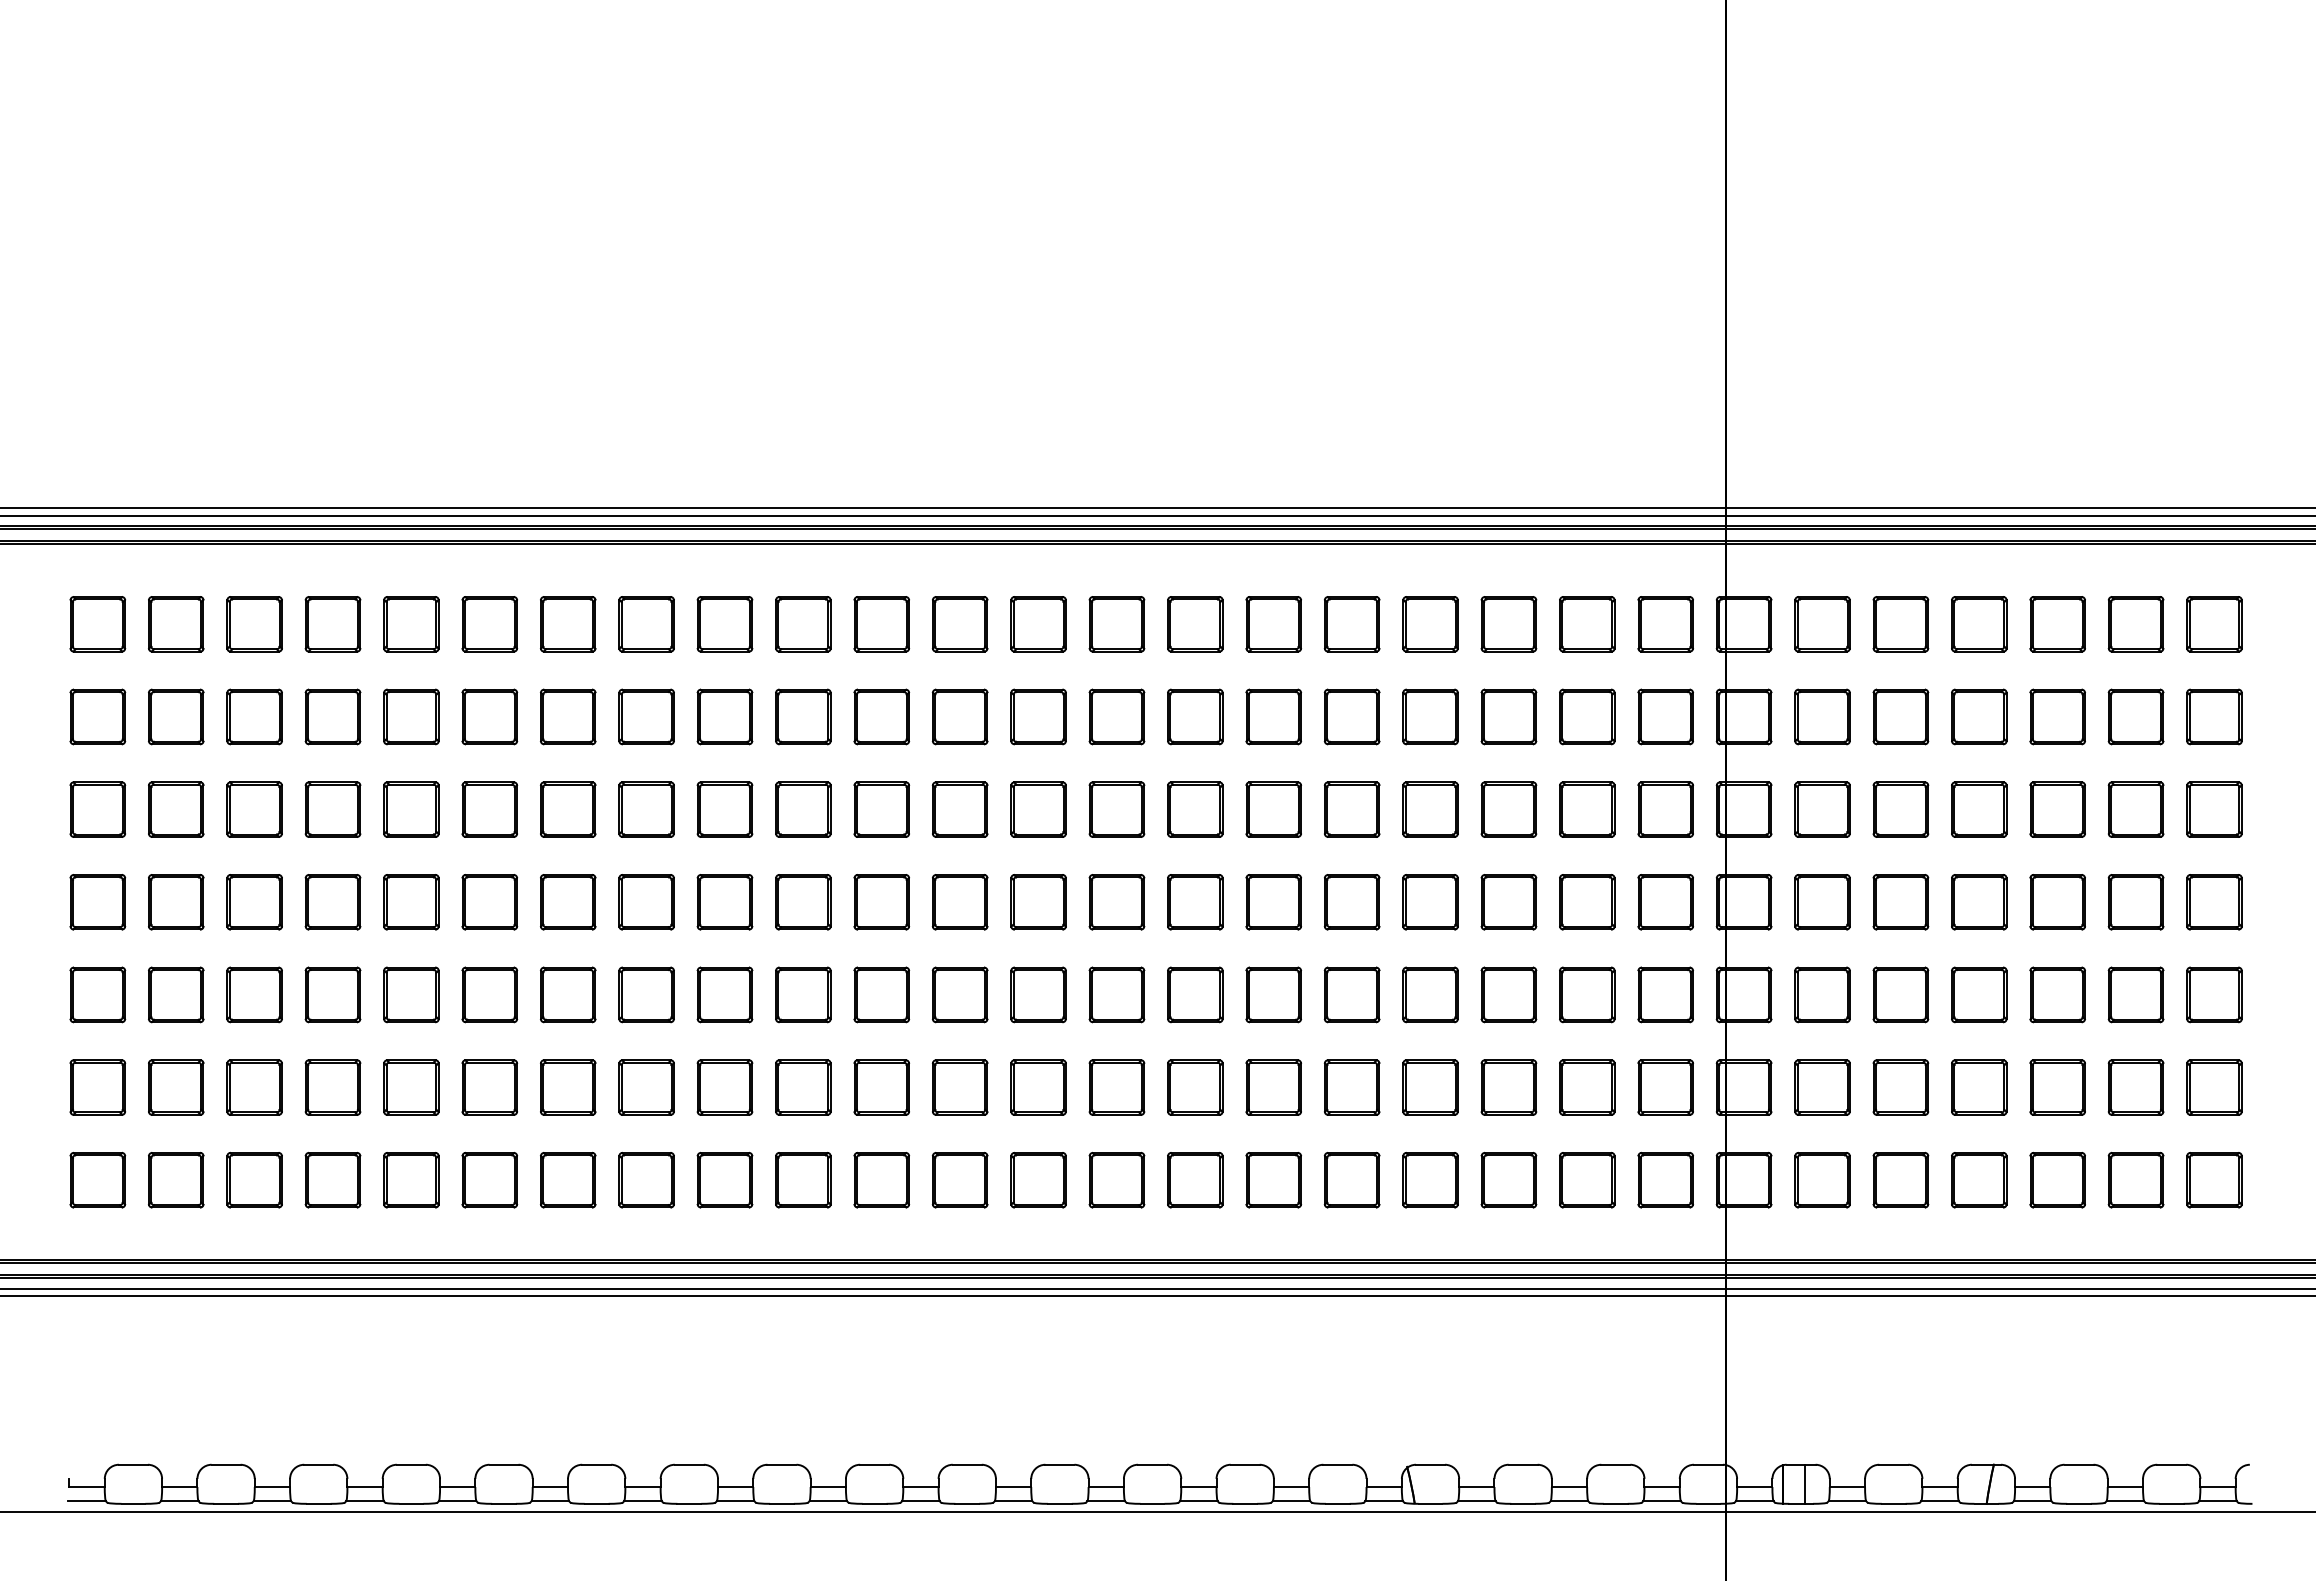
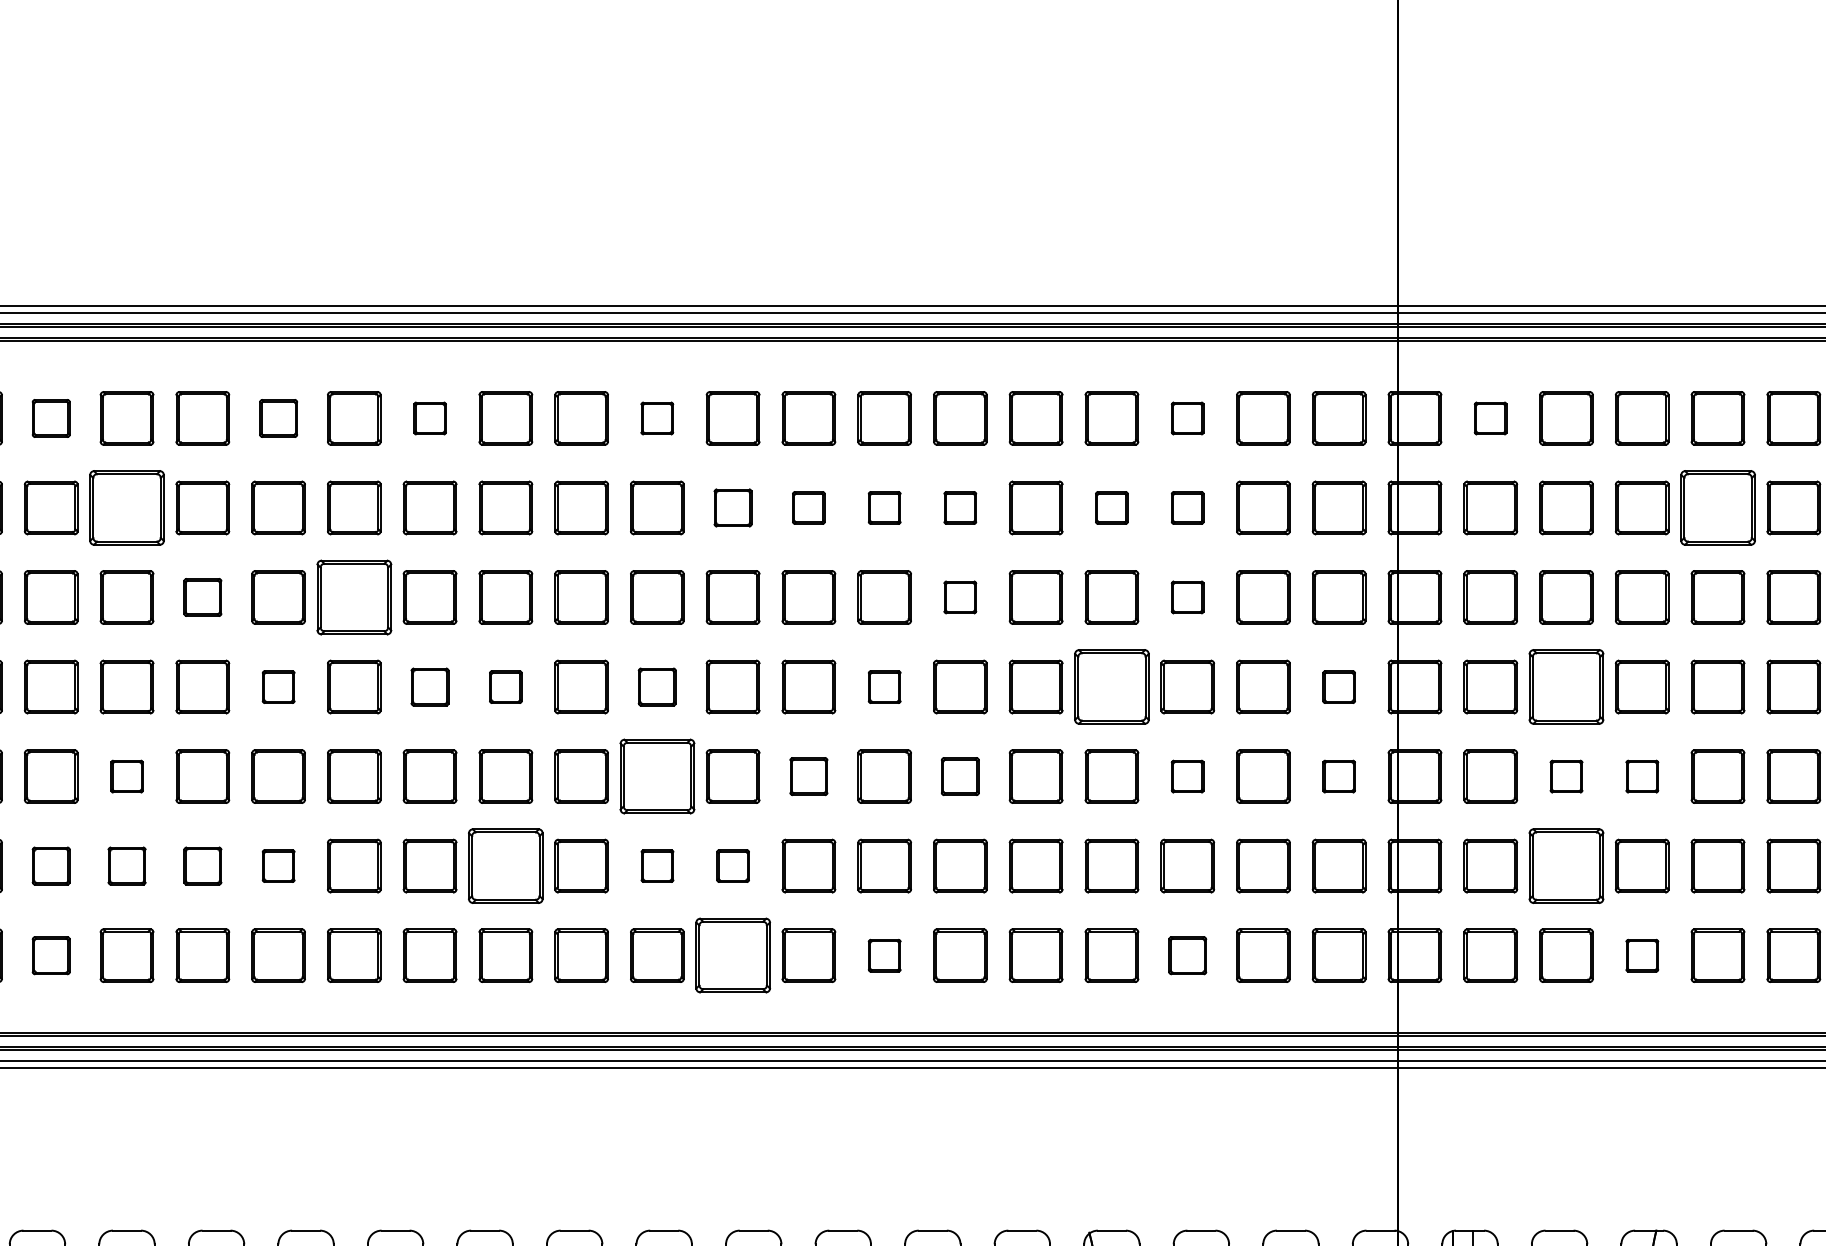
part: (332, 624) -> (50, 418), size x0.7
part: (568, 624) -> (278, 418), size x0.7
part: (724, 624) -> (429, 418), size x0.6
part: (959, 624) -> (656, 418), size x0.6
part: (1508, 624) -> (1187, 418), size x0.6
part: (1822, 624) -> (1490, 418), size x0.6
part: (411, 716) -> (127, 507), size x1.4
part: (1038, 716) -> (733, 507), size x0.7
part: (1116, 716) -> (808, 507), size x0.6
part: (1195, 716) -> (884, 507), size x0.6
part: (1273, 716) -> (960, 507), size x0.6
part: (1430, 716) -> (1111, 507), size x0.6
part: (1508, 716) -> (1187, 507), size x0.6
part: (2057, 716) -> (1717, 507), size x1.4
part: (489, 809) -> (202, 597), size x0.7
part: (646, 809) -> (354, 597), size x1.4
part: (1273, 809) -> (960, 597), size x0.6
part: (1508, 809) -> (1187, 597), size x0.6
part: (568, 902) -> (278, 687), size x0.6
part: (724, 902) -> (429, 687), size x0.7
part: (803, 902) -> (505, 687), size x0.6
part: (959, 902) -> (656, 687), size x0.7
part: (1195, 902) -> (884, 687), size x0.6
part: (1430, 902) -> (1111, 687), size x1.4
part: (1665, 902) -> (1338, 687), size x0.6
part: (1900, 902) -> (1566, 687), size x1.4
part: (411, 994) -> (127, 776), size x0.6
part: (959, 994) -> (656, 776), size x1.4
part: (1116, 994) -> (808, 776), size x0.7
part: (1273, 994) -> (960, 776), size x0.7
part: (1508, 994) -> (1187, 776), size x0.6
part: (1665, 994) -> (1338, 776), size x0.6
part: (1900, 994) -> (1566, 776), size x0.6
part: (1979, 994) -> (1642, 776), size x0.6
part: (332, 1087) -> (50, 866), size x0.7
part: (411, 1087) -> (127, 866), size x0.7
part: (489, 1087) -> (202, 866), size x0.7
part: (568, 1087) -> (278, 866), size x0.6
part: (803, 1087) -> (505, 866), size x1.4
part: (960, 1087) -> (657, 866), size x0.6
part: (1038, 1087) -> (733, 866), size x0.6
part: (1900, 1087) -> (1566, 866), size x1.4
part: (332, 1180) -> (50, 955), size x0.7
part: (1038, 1180) -> (733, 955), size x1.4
part: (1195, 1180) -> (884, 955), size x0.6
part: (1508, 1180) -> (1187, 955), size x0.7
part: (1979, 1180) -> (1642, 955), size x0.6

